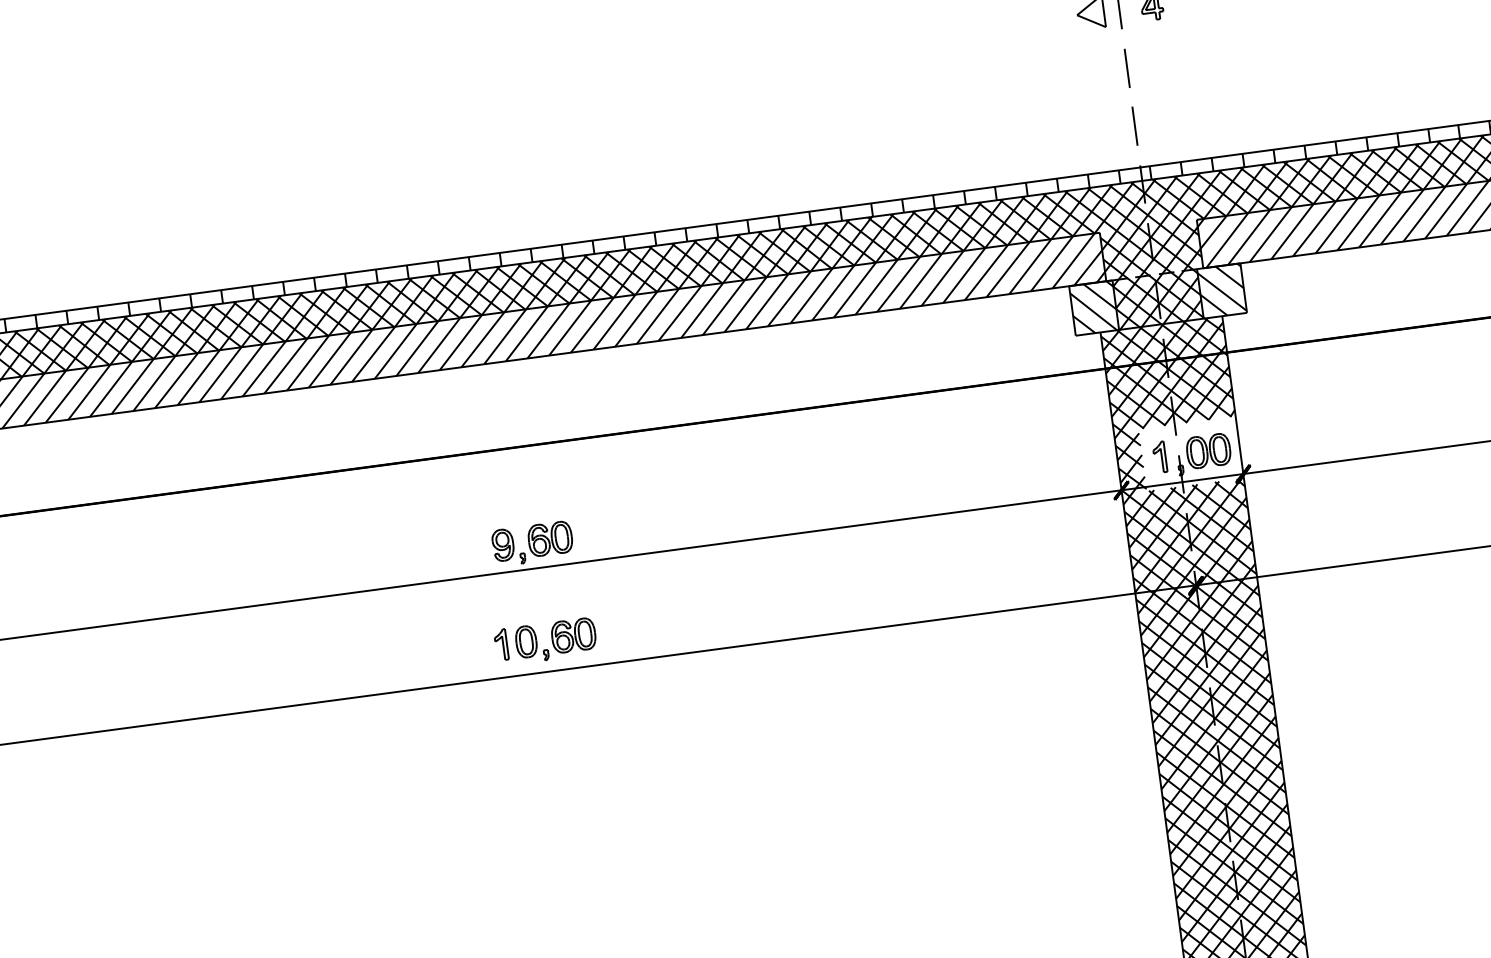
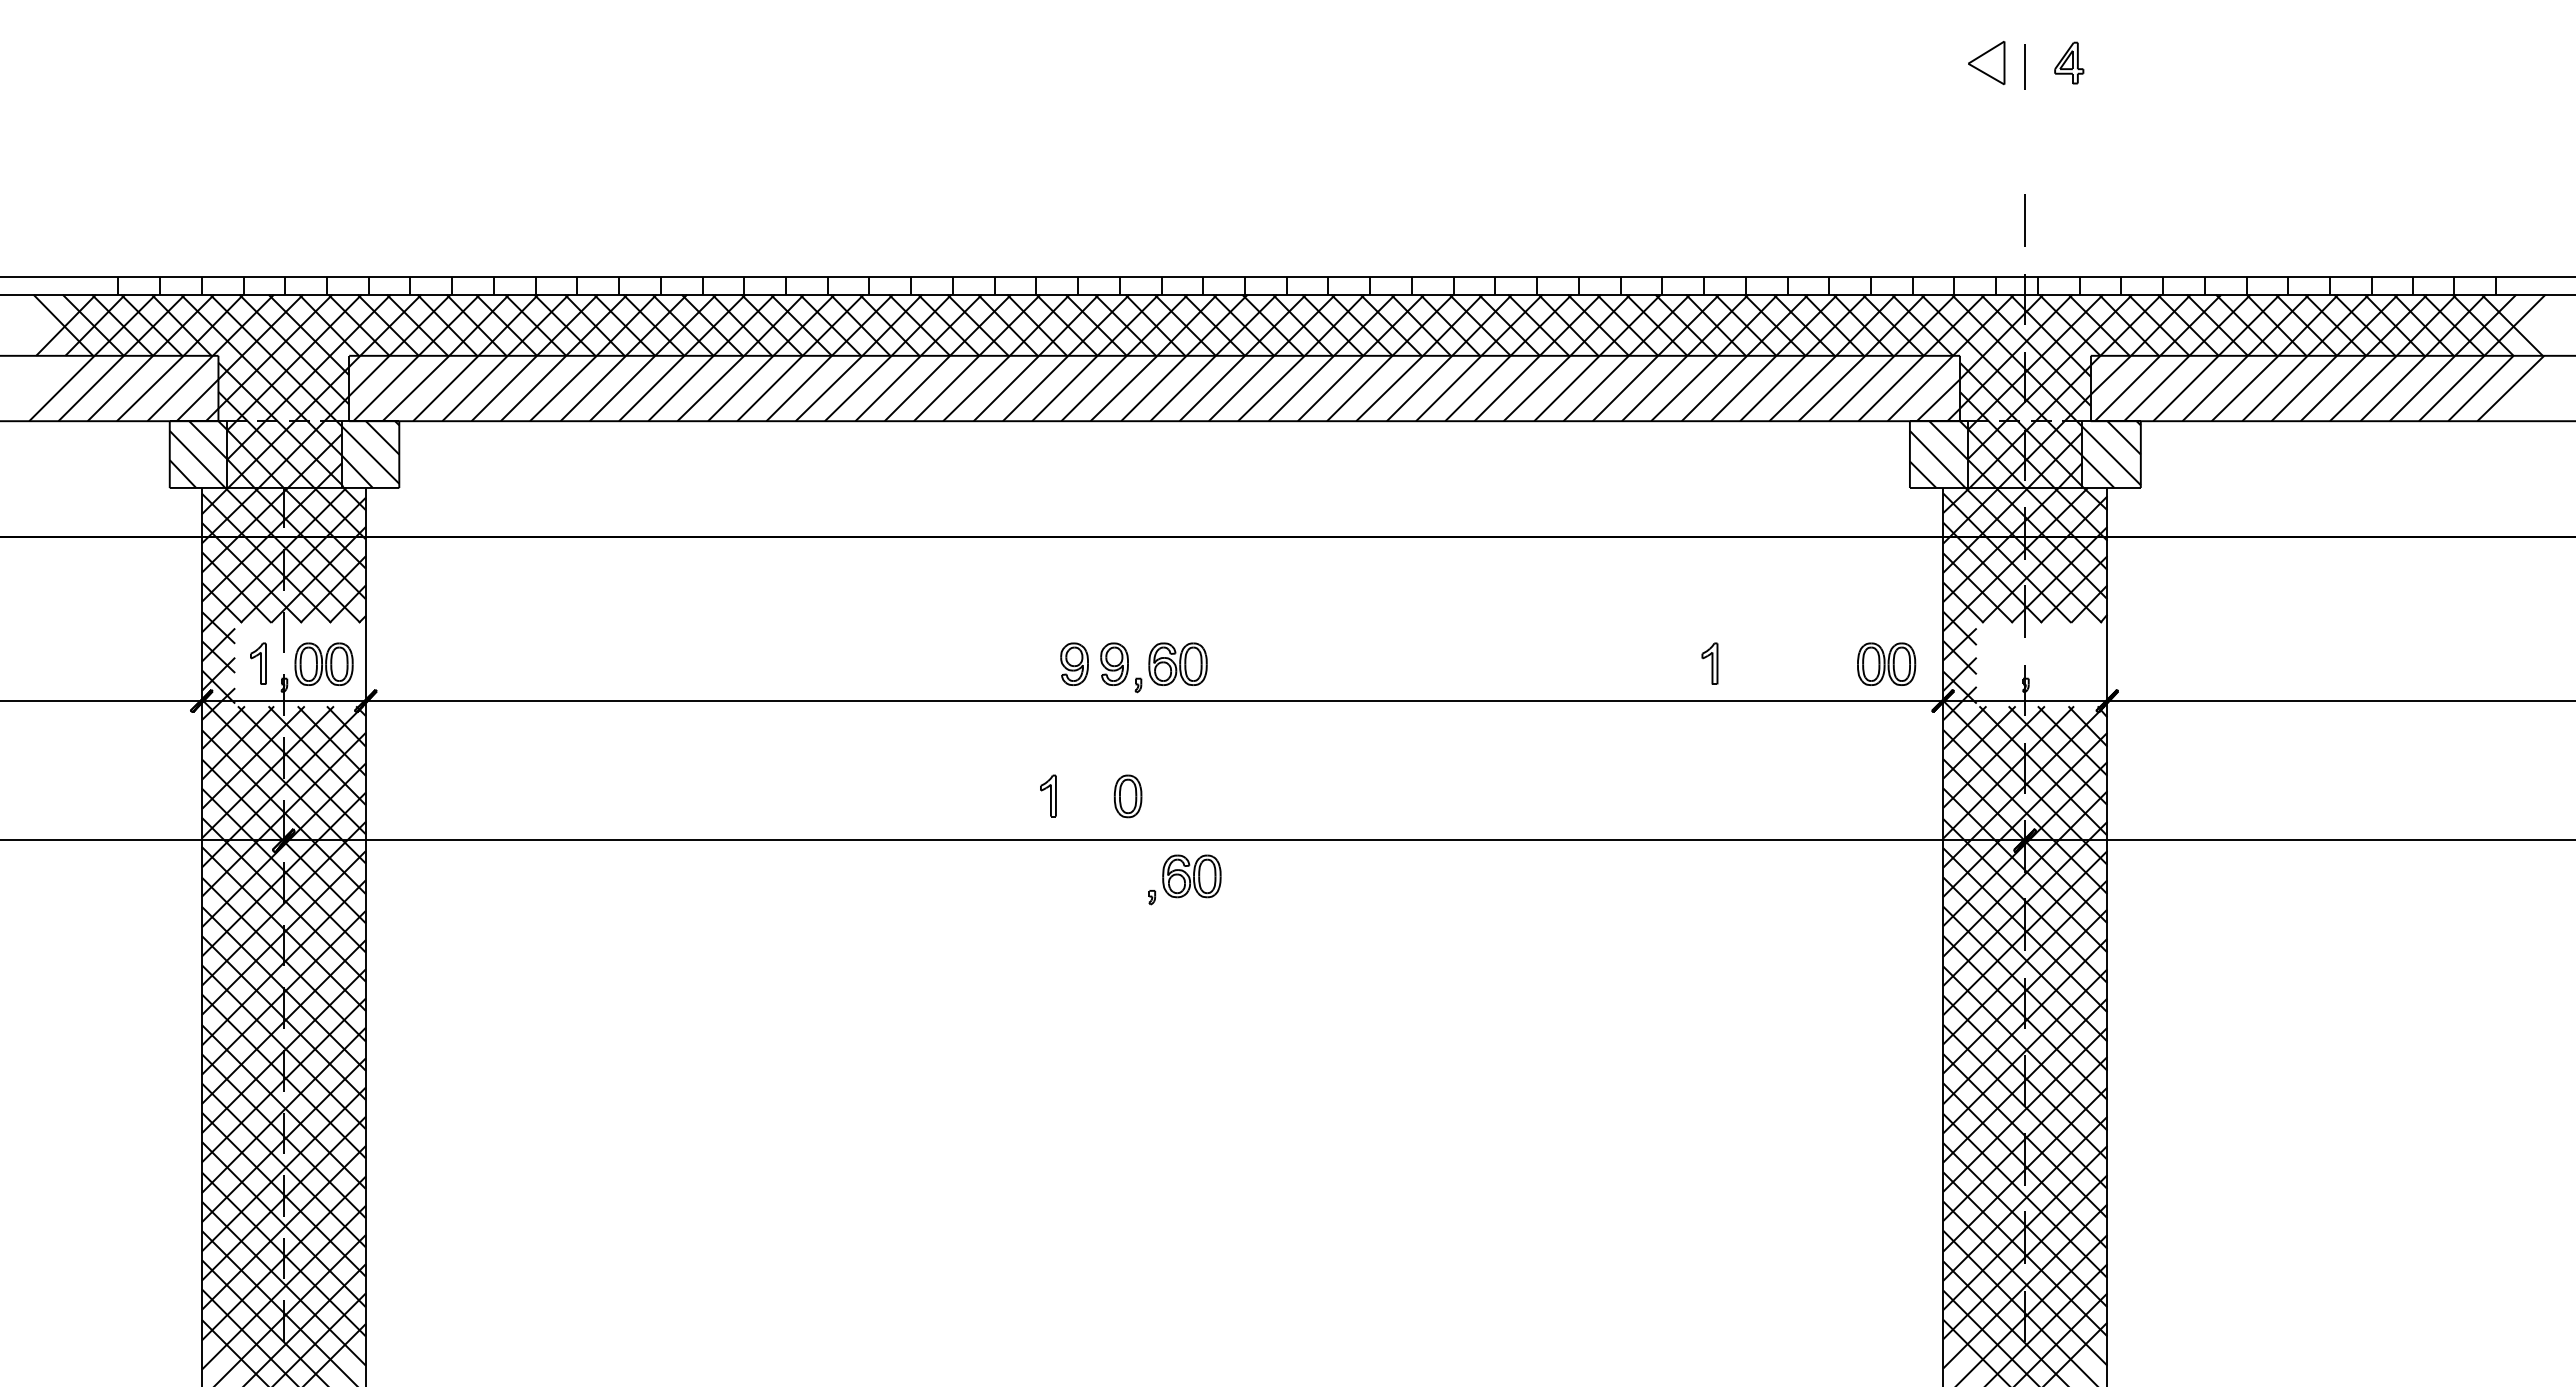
line: (1126, 68) -> (2024, 142), removed
part: (1208, 450) -> (1886, 663), moved
part: (1159, 457) -> (1709, 663), moved
part: (473, 548) -> (1074, 663), added
part: (568, 638) -> (1184, 879), moved
part: (501, 644) -> (1048, 795), moved

